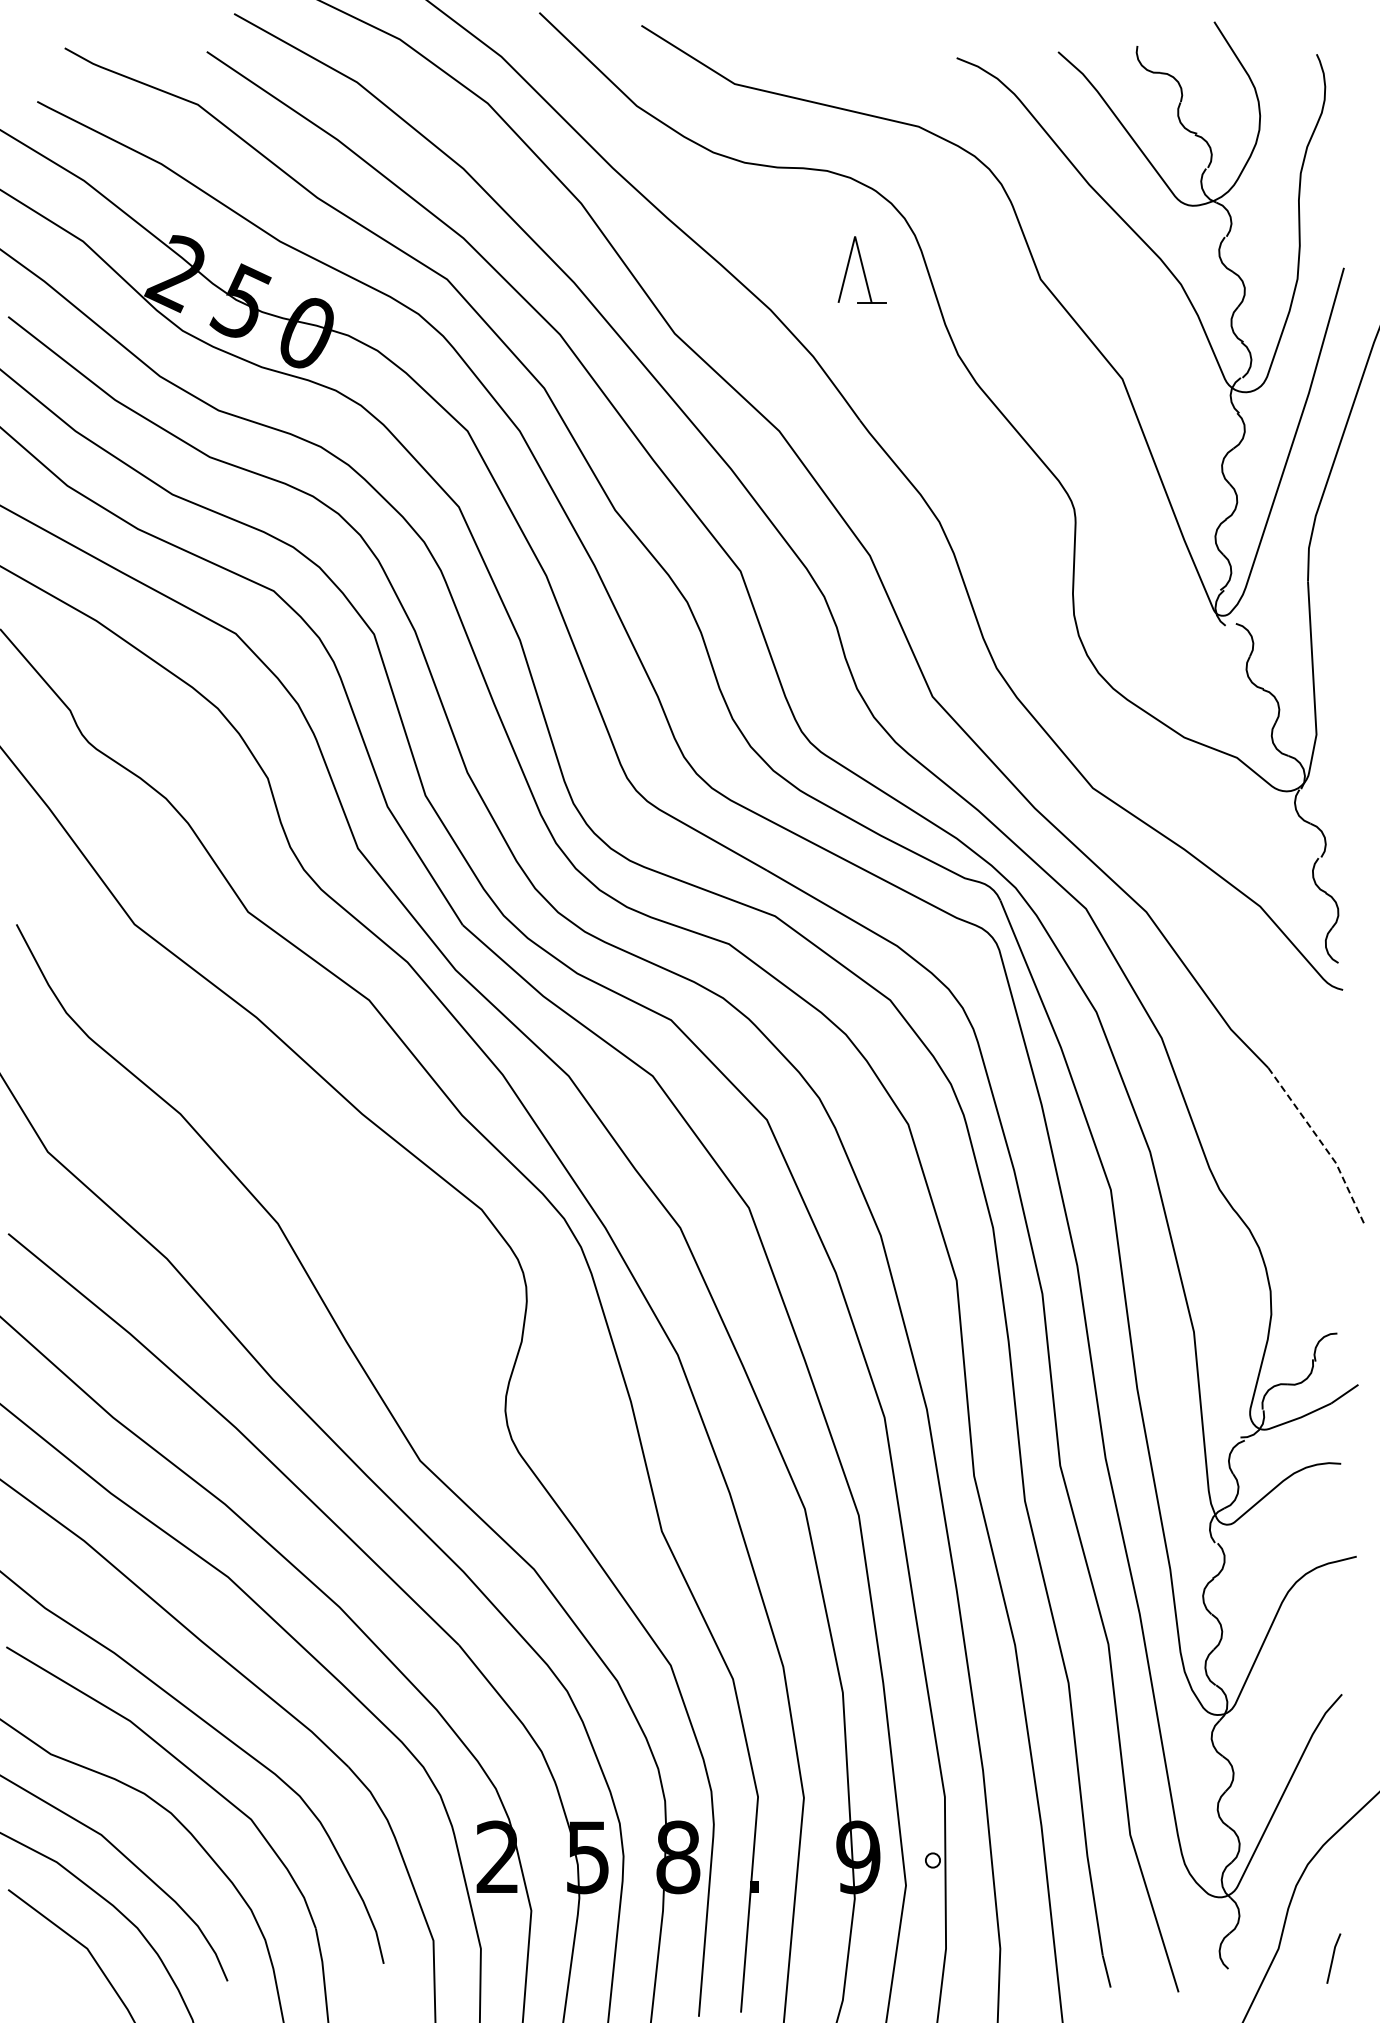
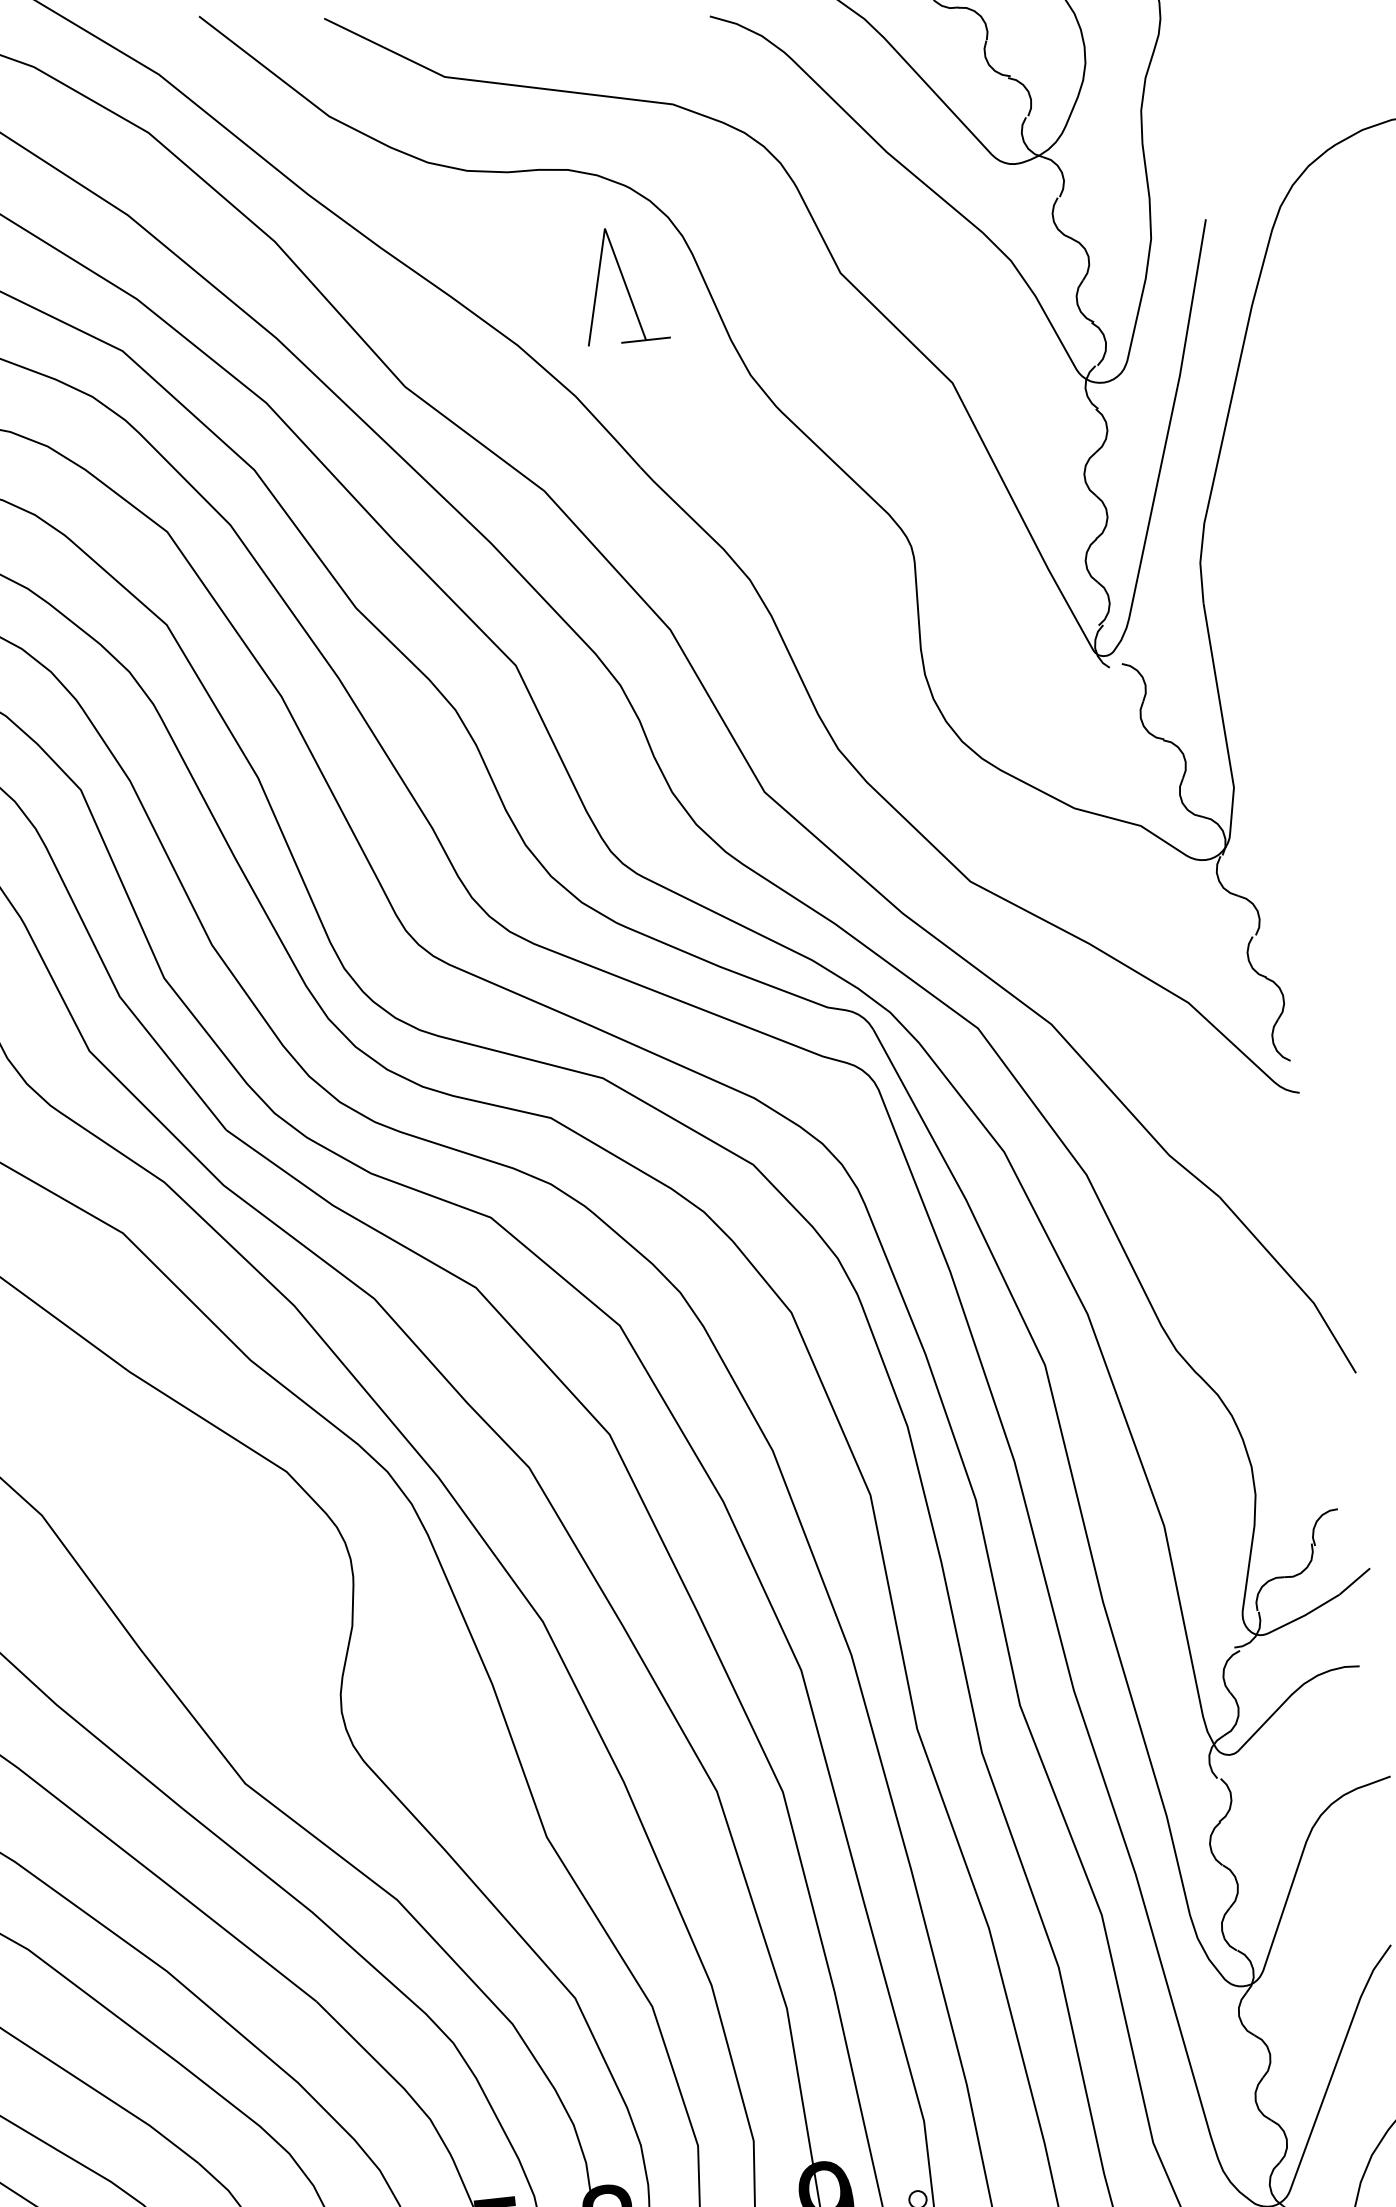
part: (861, 269) -> (622, 284), size x1.43
line: (1322, 1143) -> (1294, 1281), dashed -> solid

